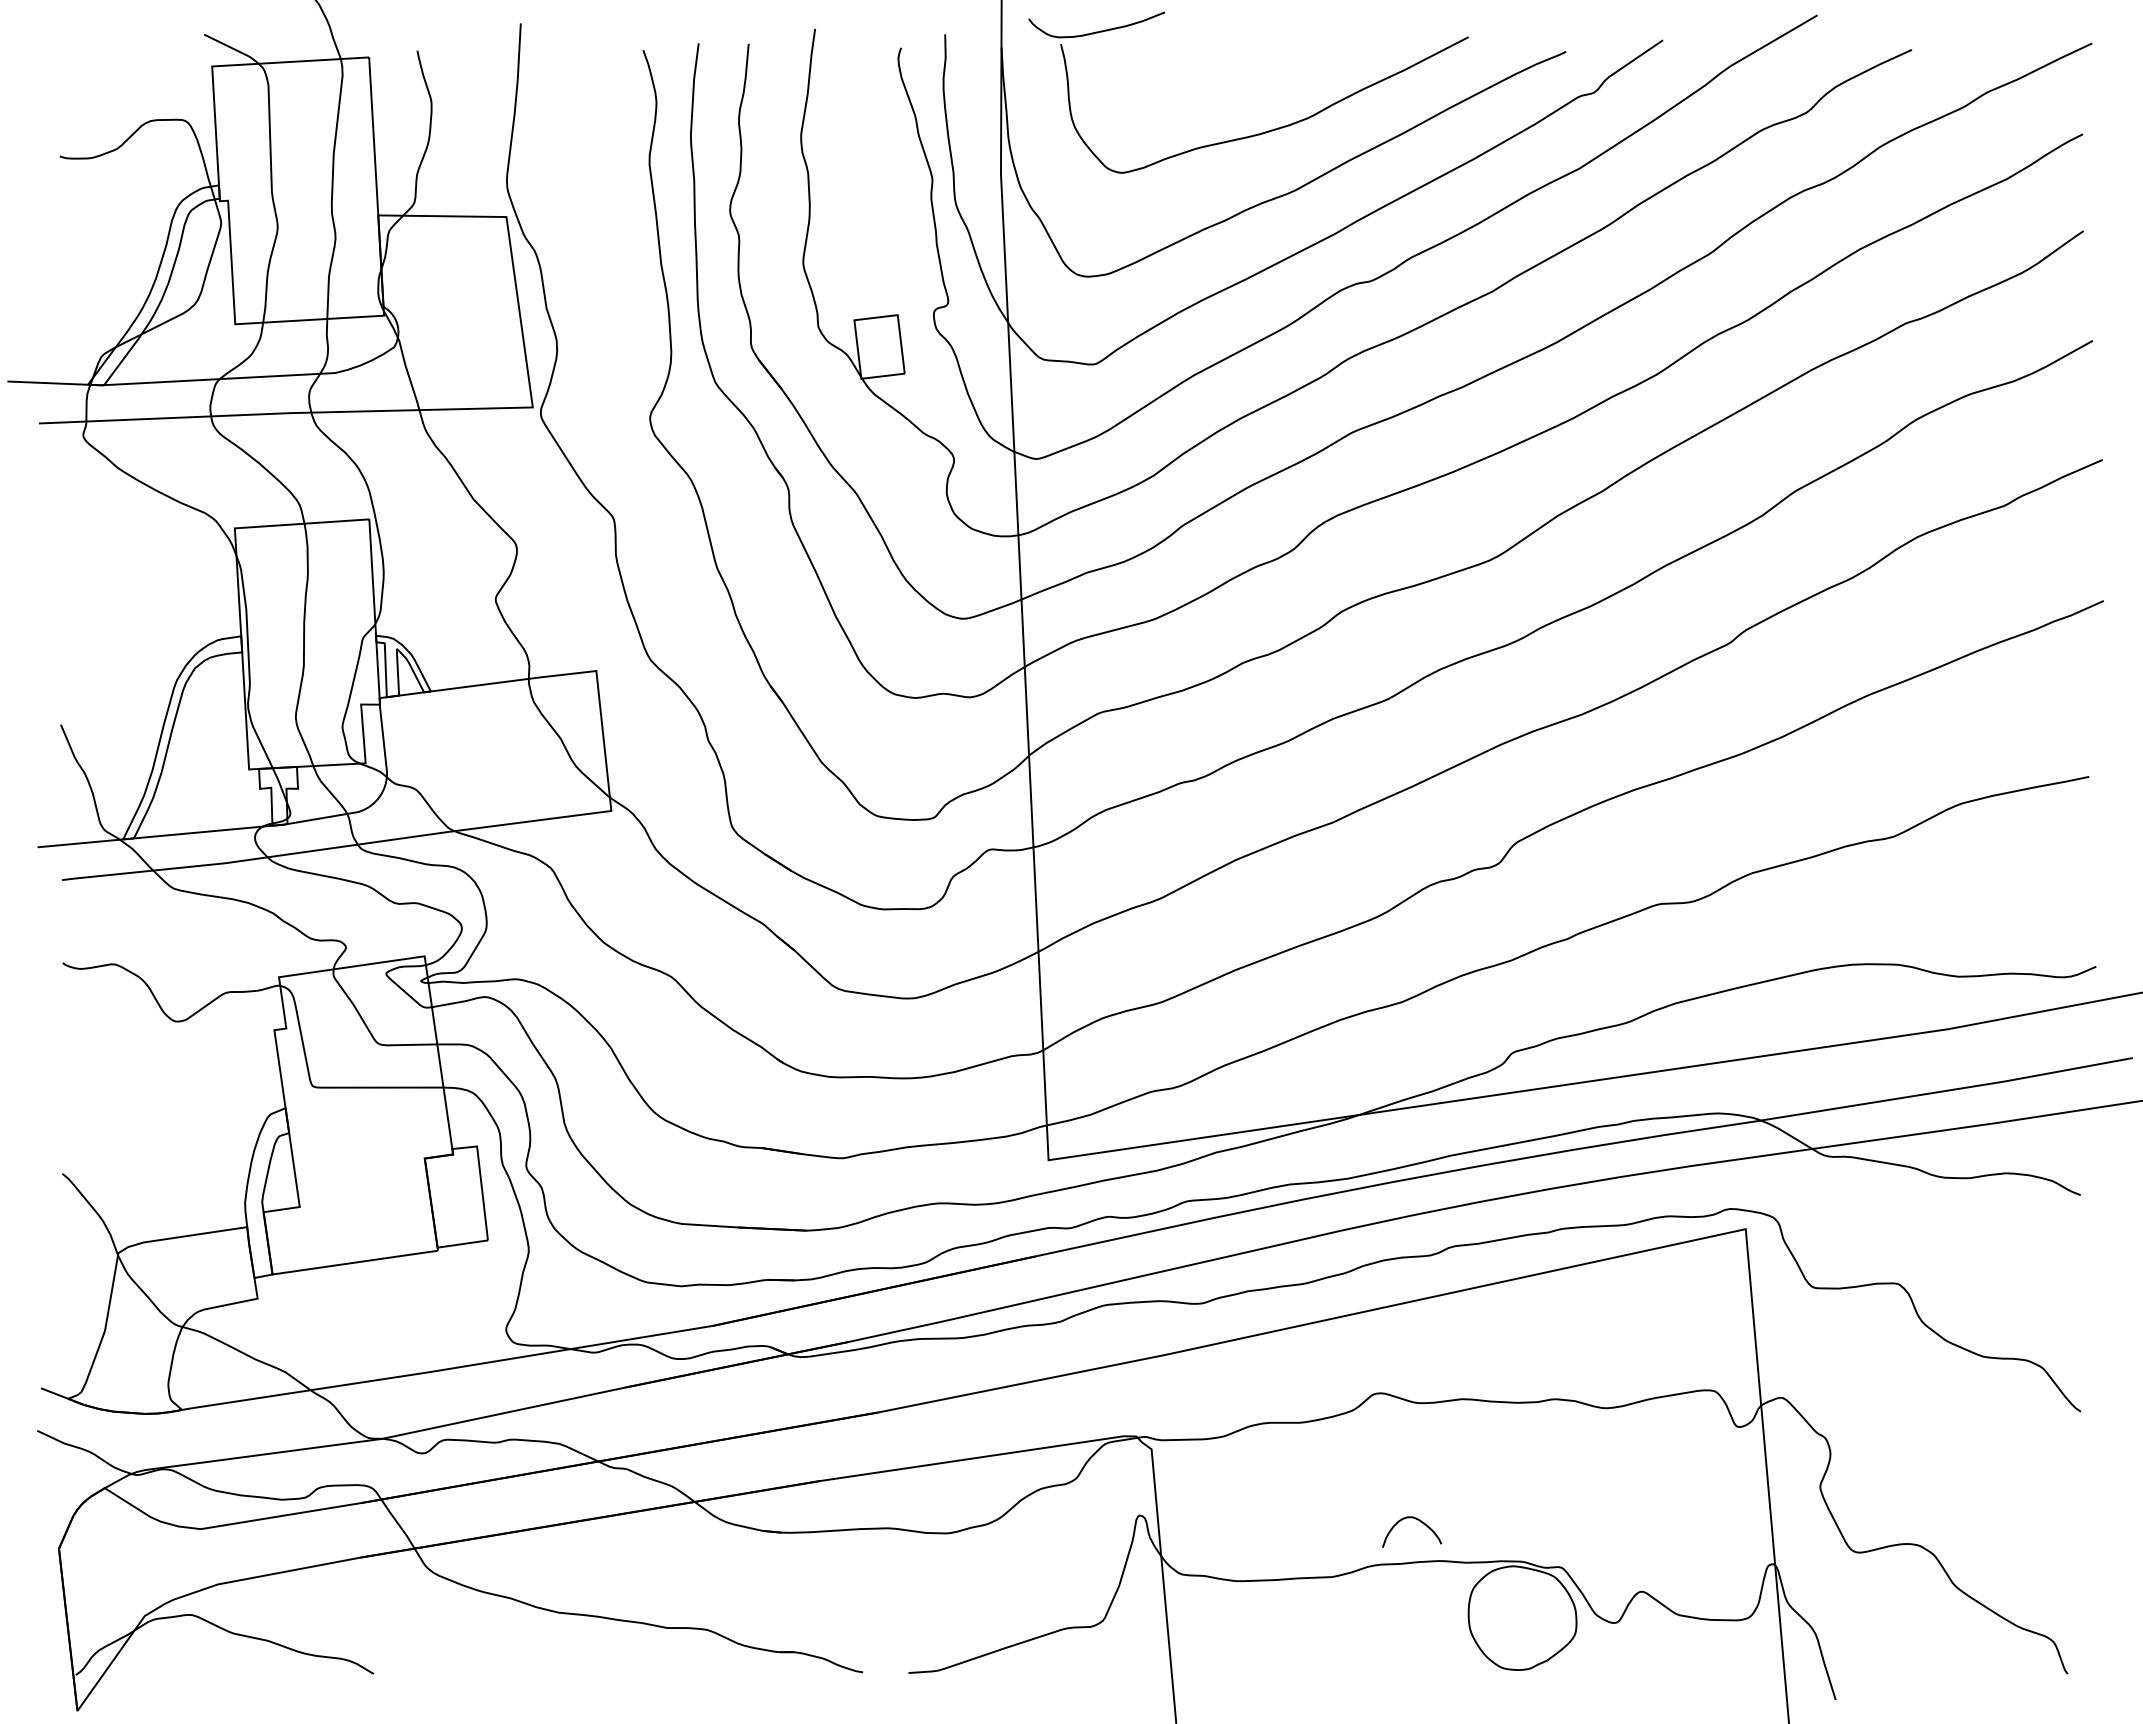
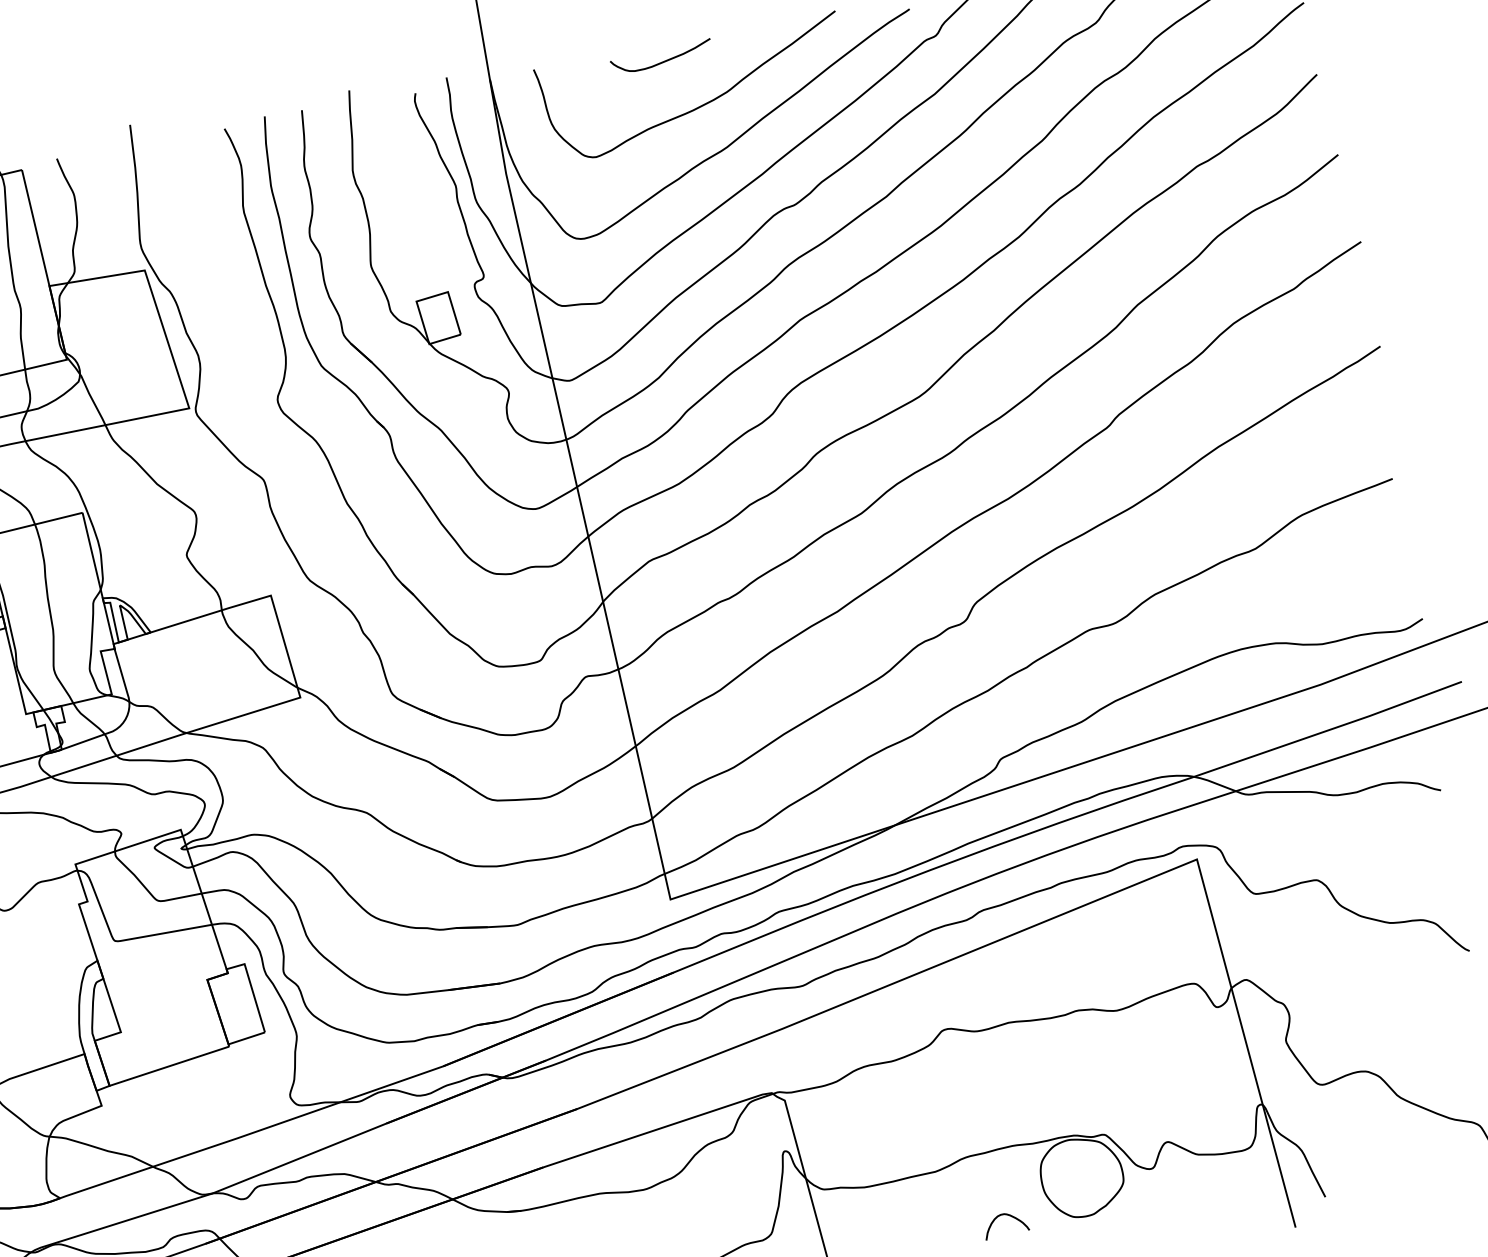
curve: (1096, 31) -> (662, 61), moved
curve: (1420, 1522) -> (1011, 1216), moved

